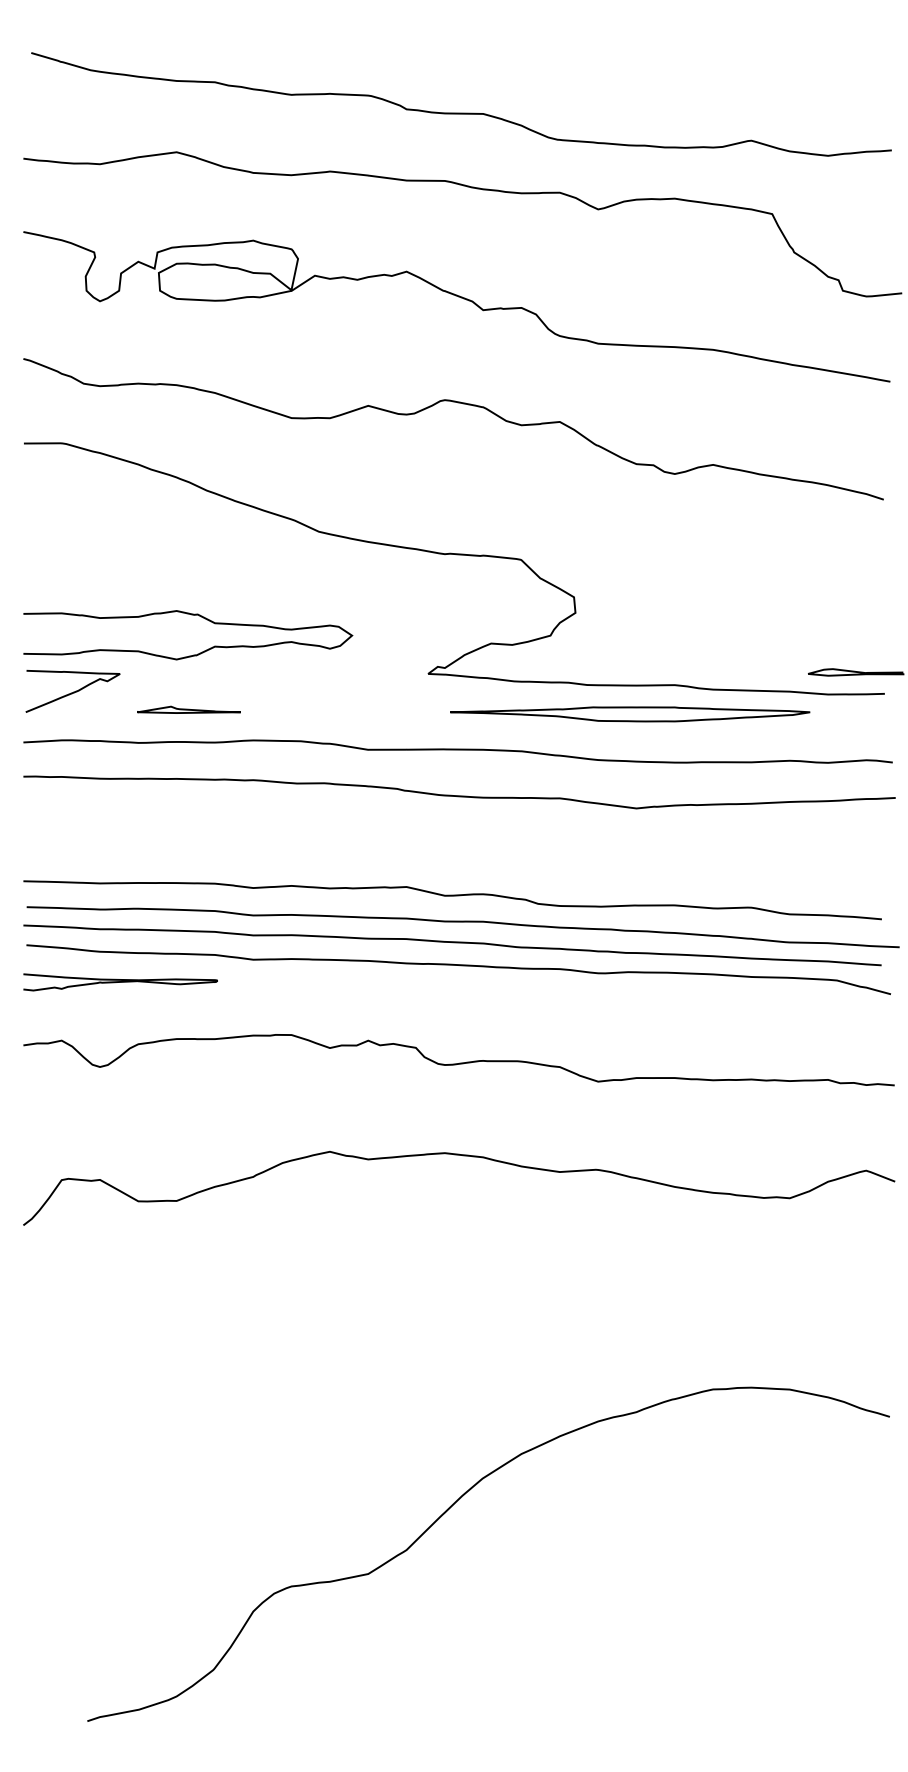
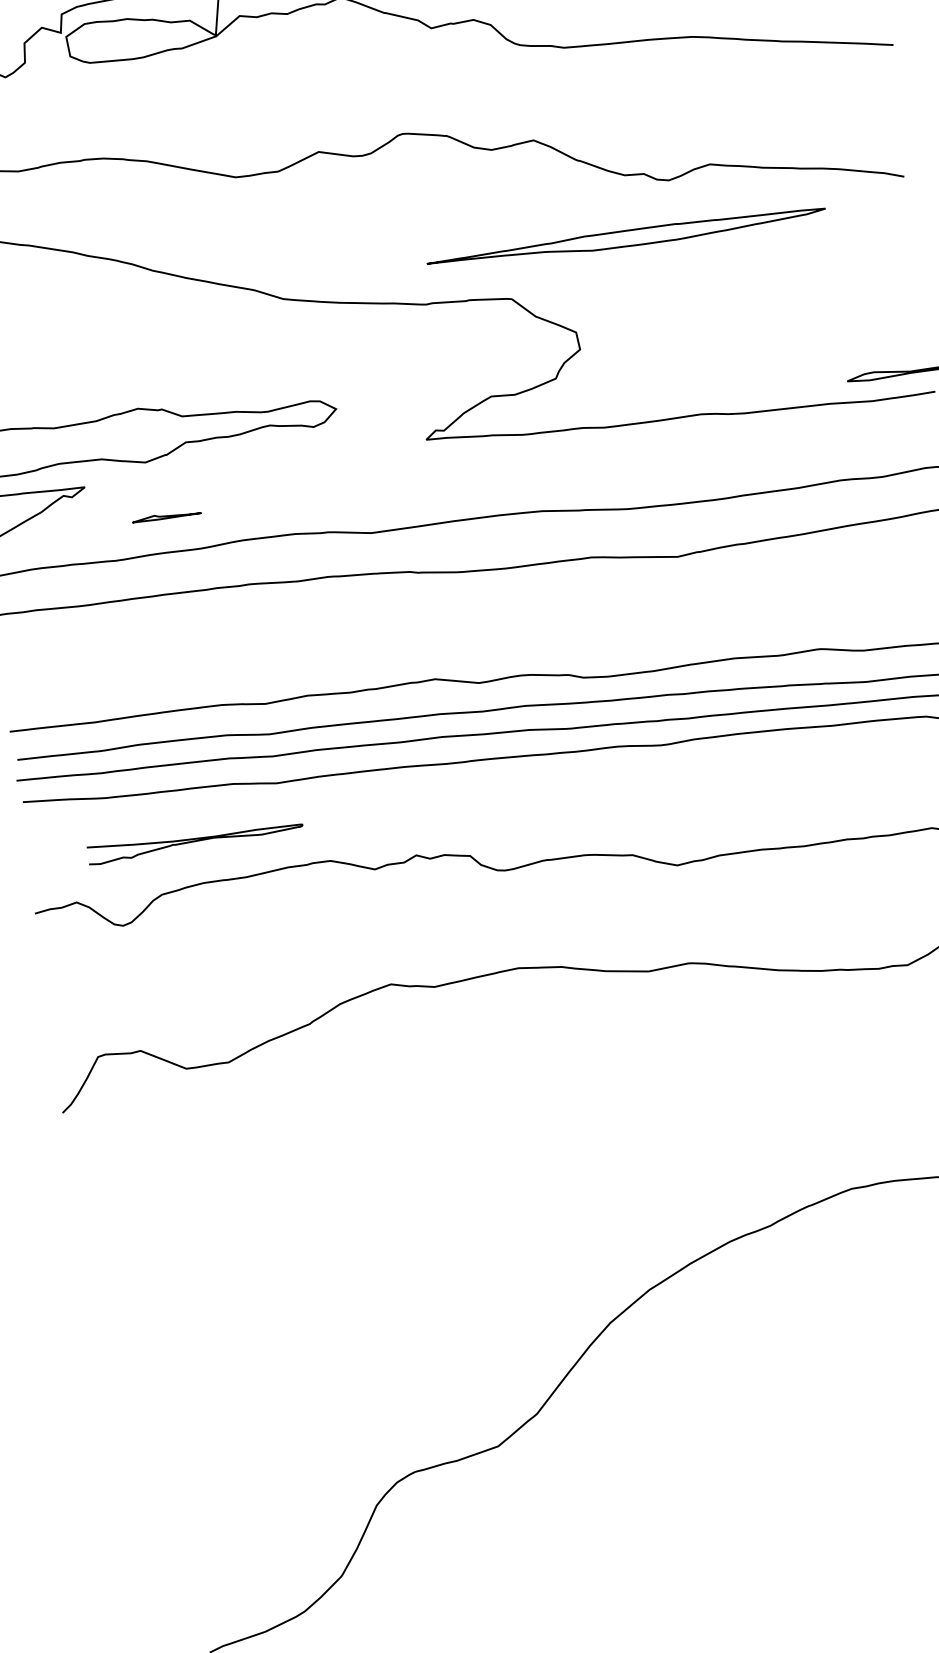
part: (188, 709) -> (166, 516), size x0.6
part: (630, 714) -> (626, 238), moved
curve: (120, 982) -> (195, 841), moved

